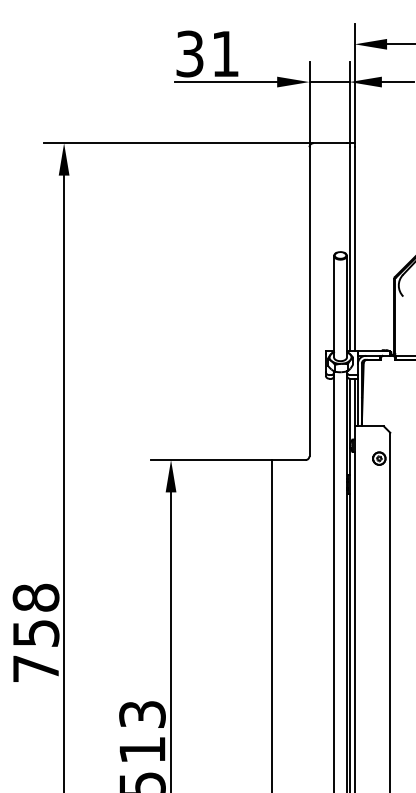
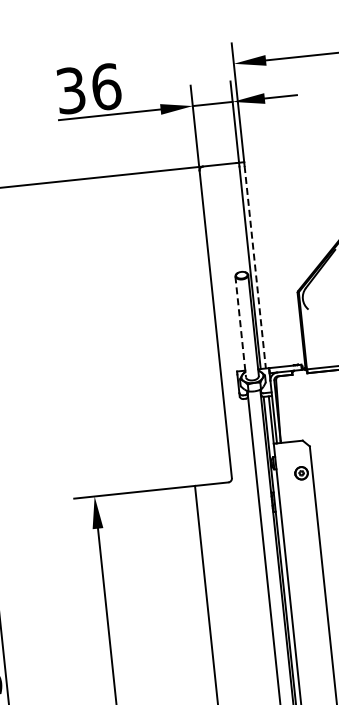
text: (225, 53) -> (106, 86), 31 -> 36
line: (354, 248) -> (254, 266), solid -> dashed
line: (334, 306) -> (241, 326), solid -> dashed

